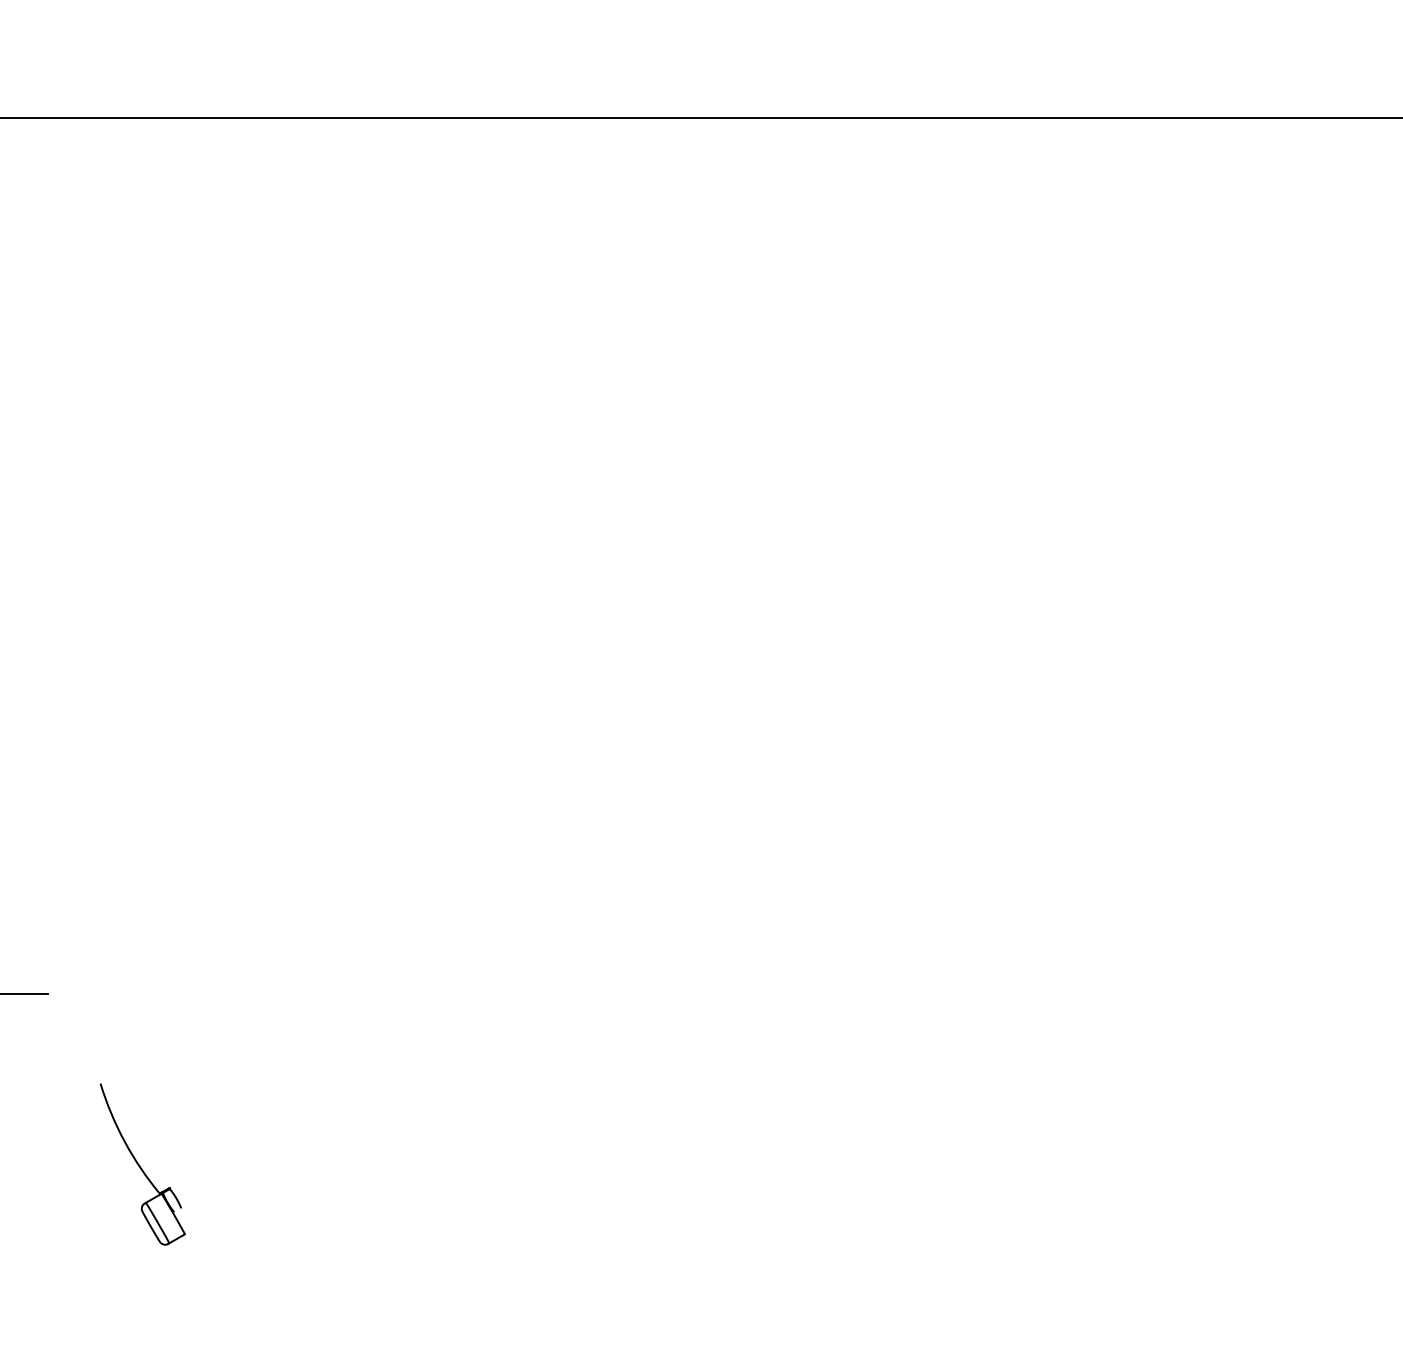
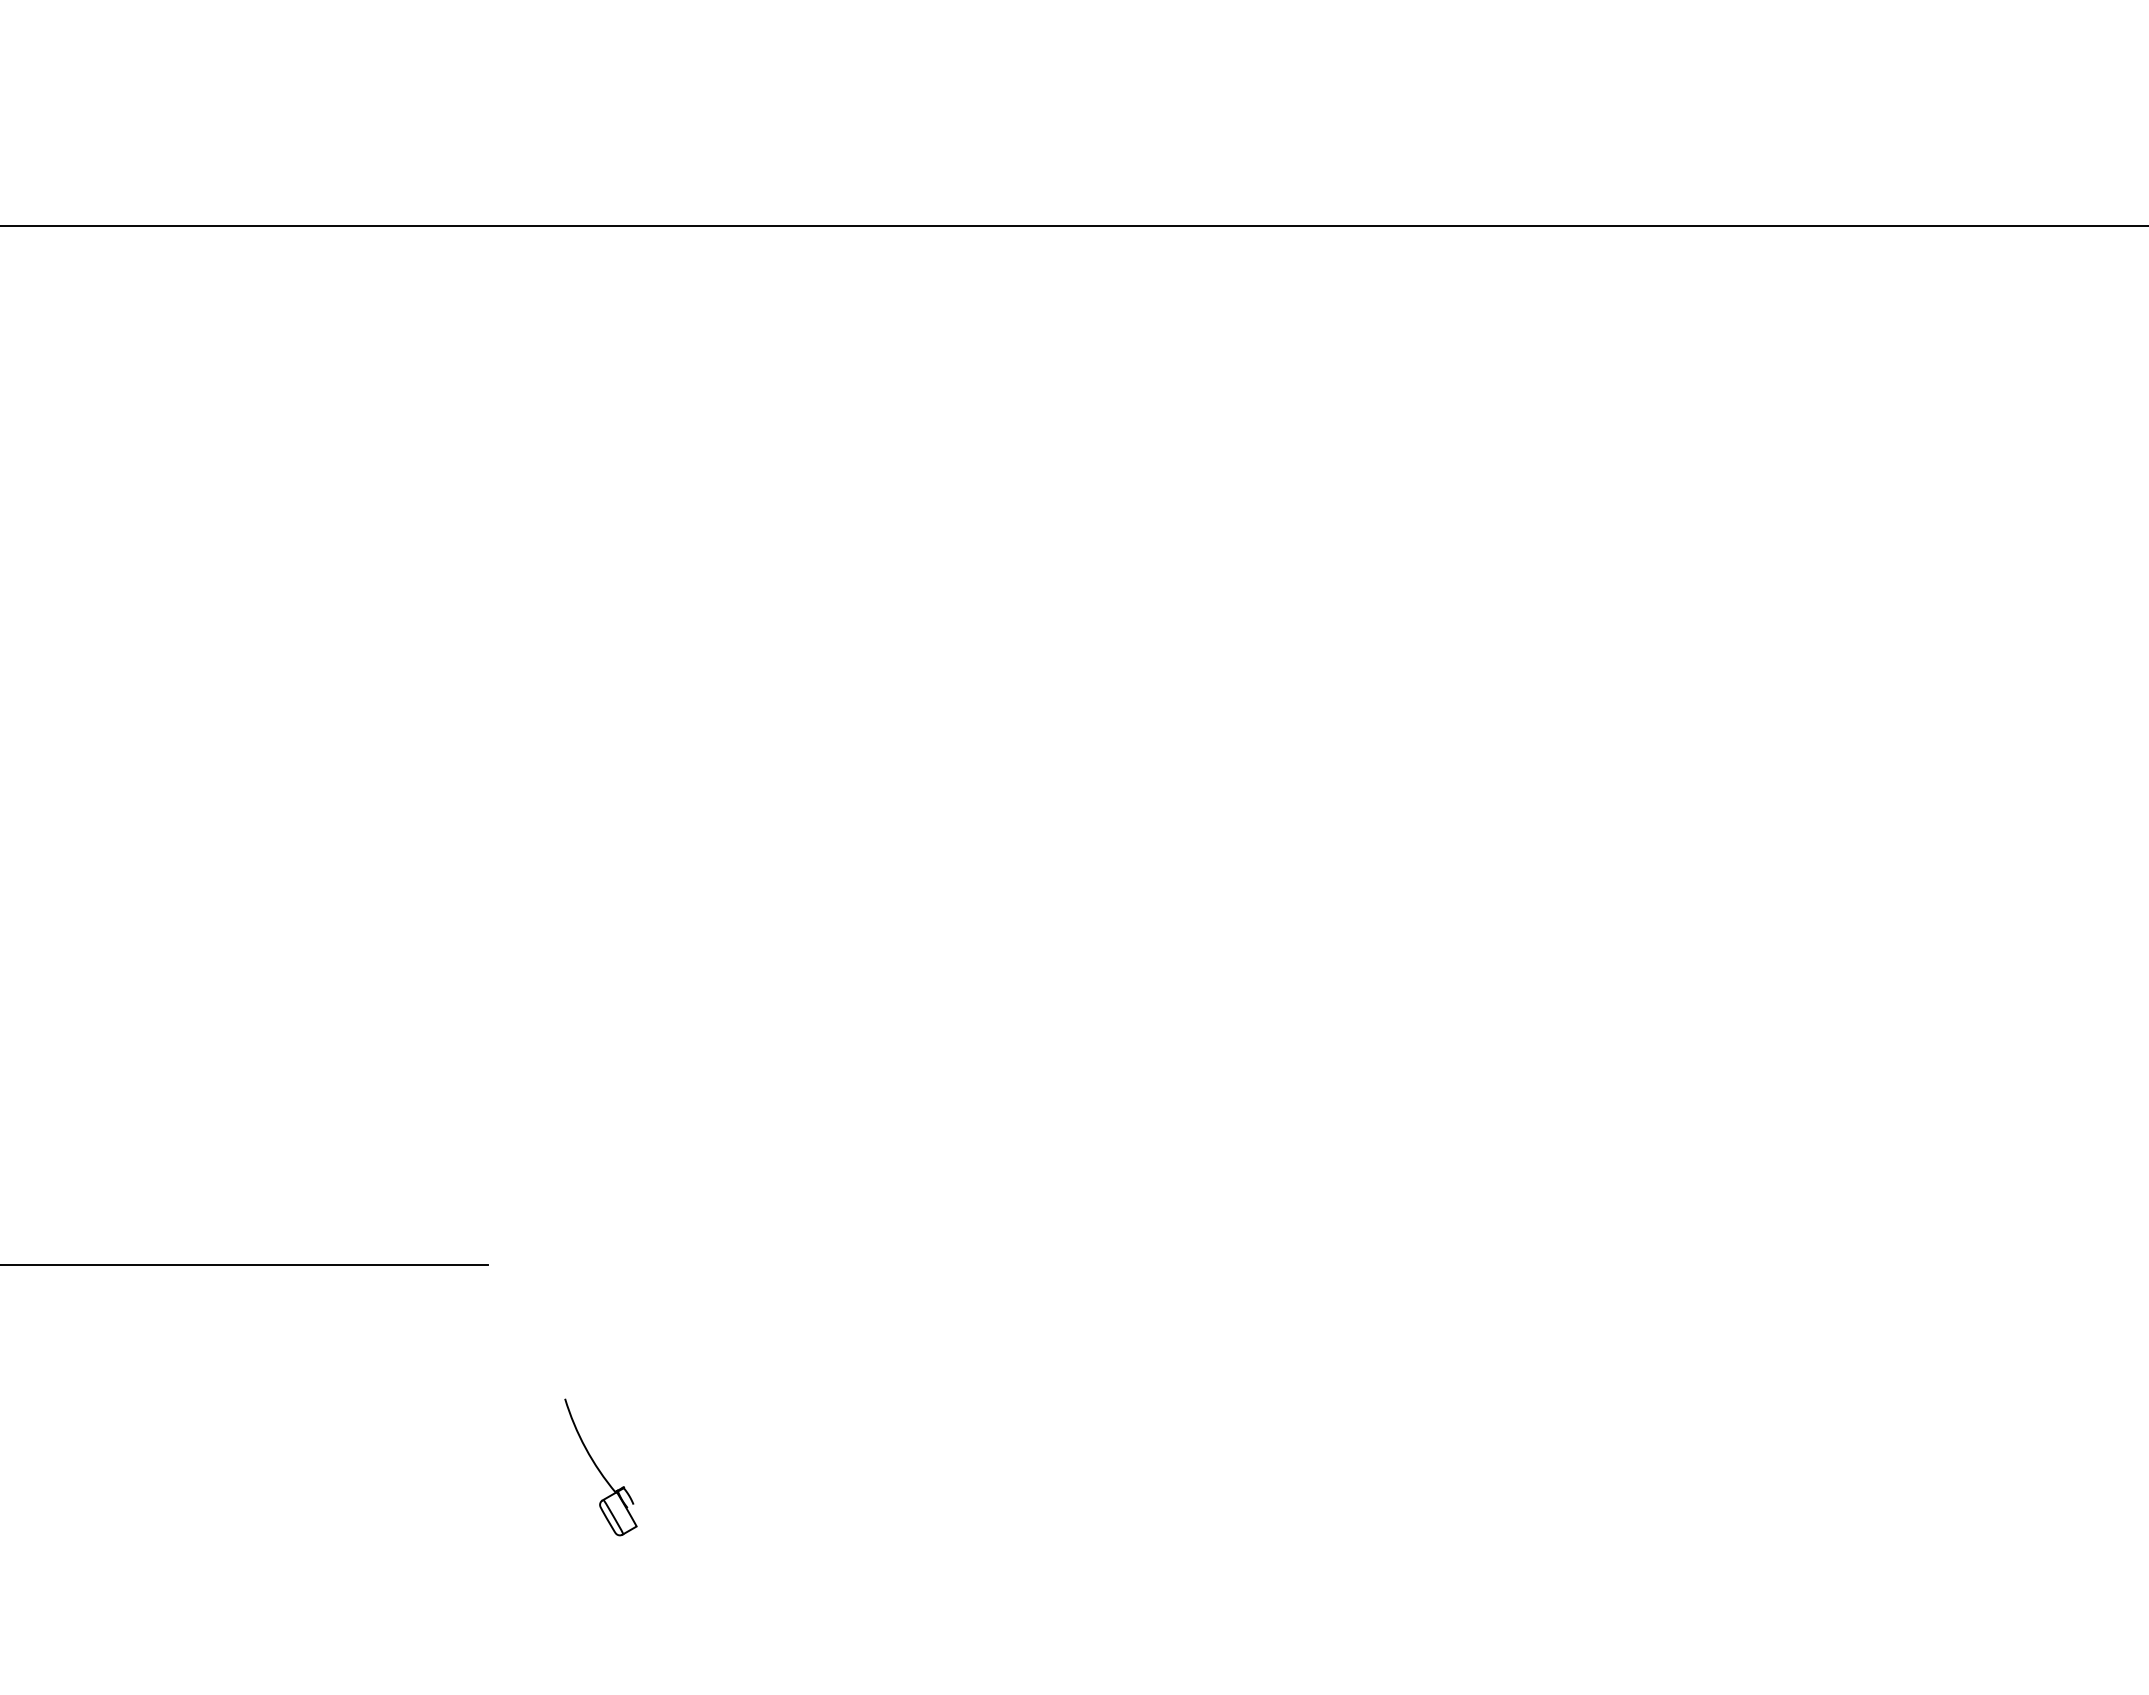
part: (142, 1164) -> (600, 1467), size x0.71

